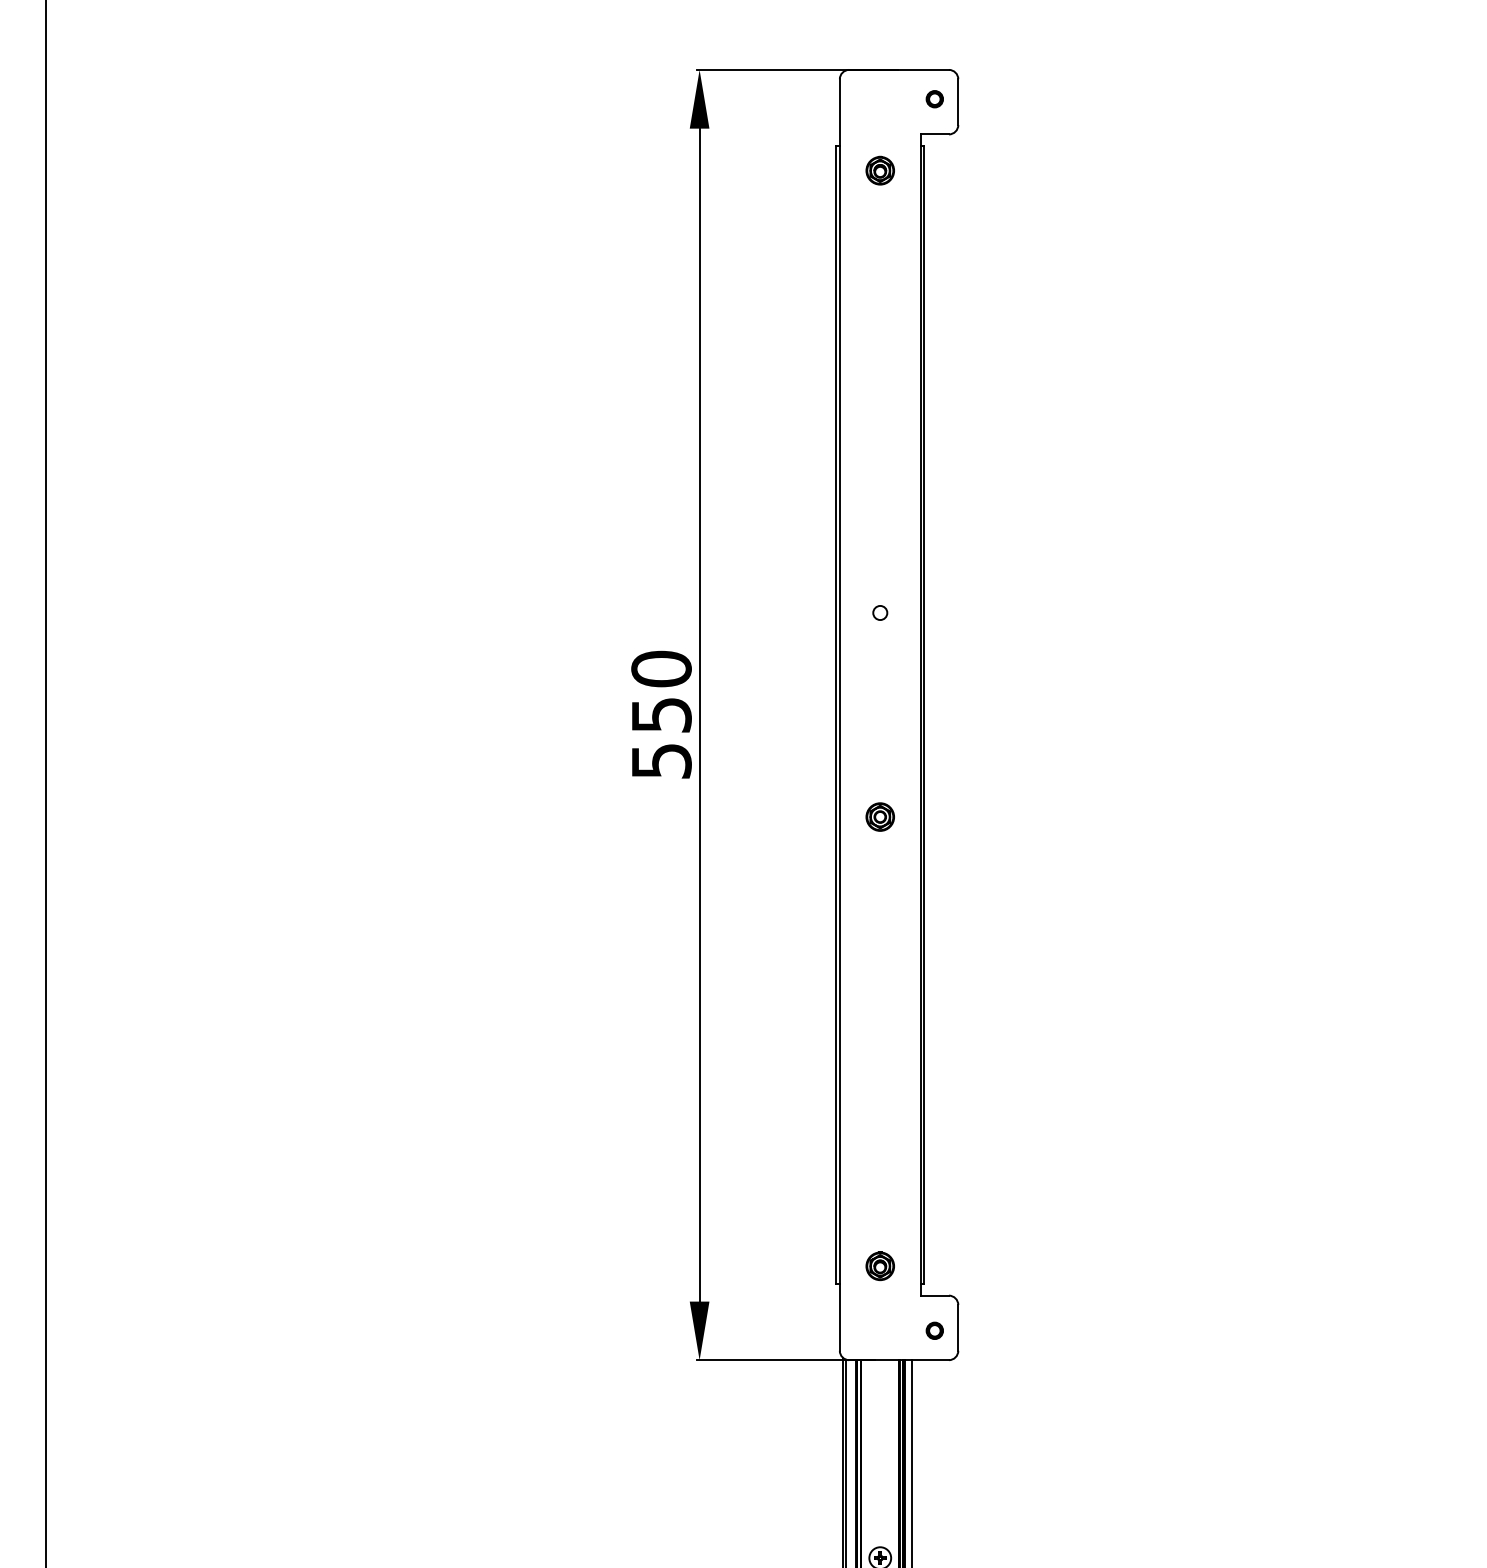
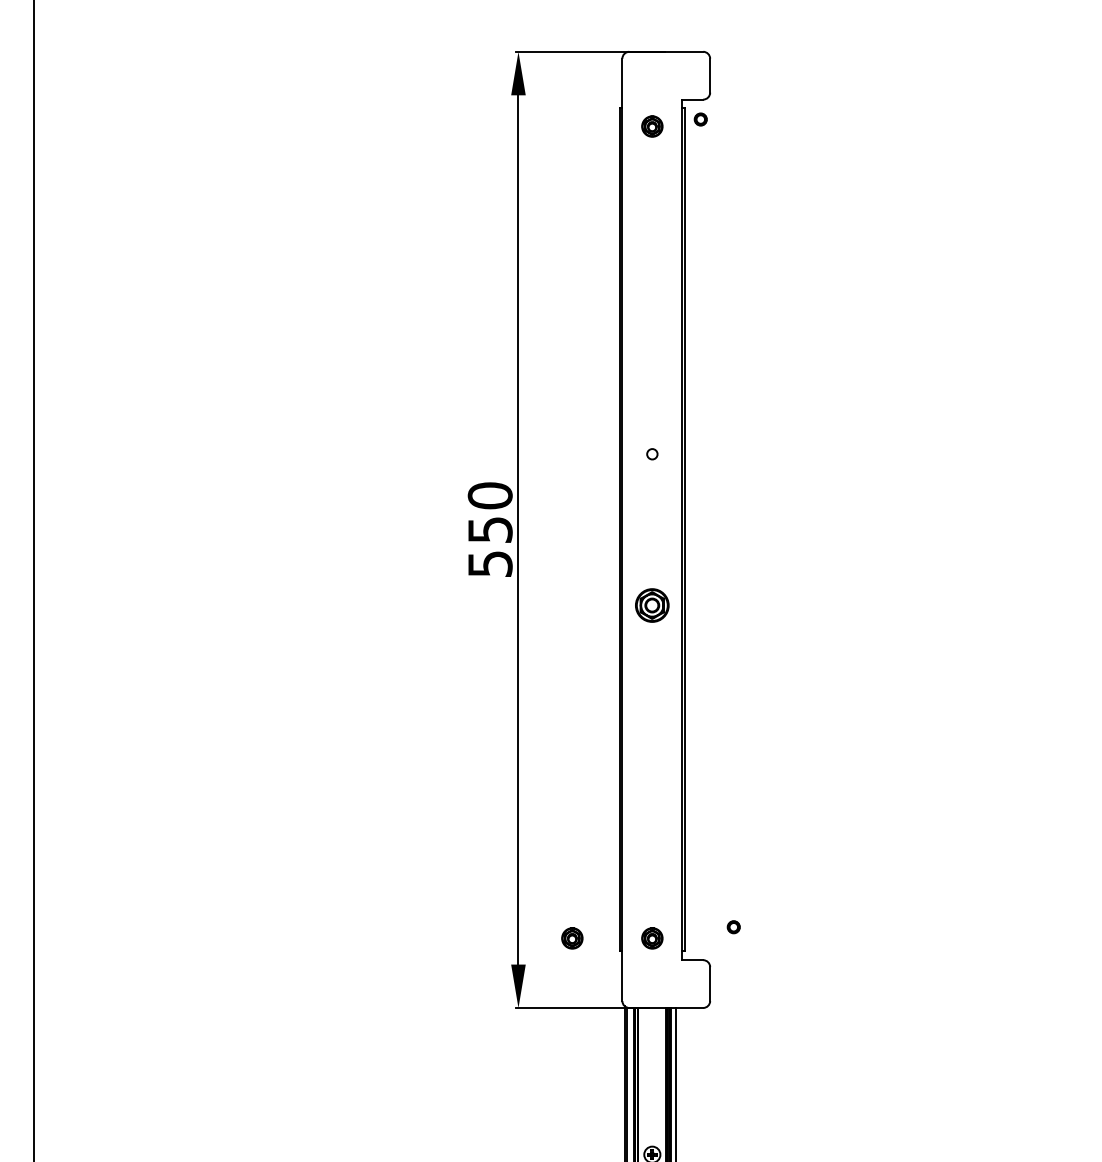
part: (934, 99) -> (700, 119), moved
part: (880, 817) -> (652, 605), size x1.6
part: (772, 1266) -> (572, 938), added
part: (934, 1331) -> (733, 927), moved

